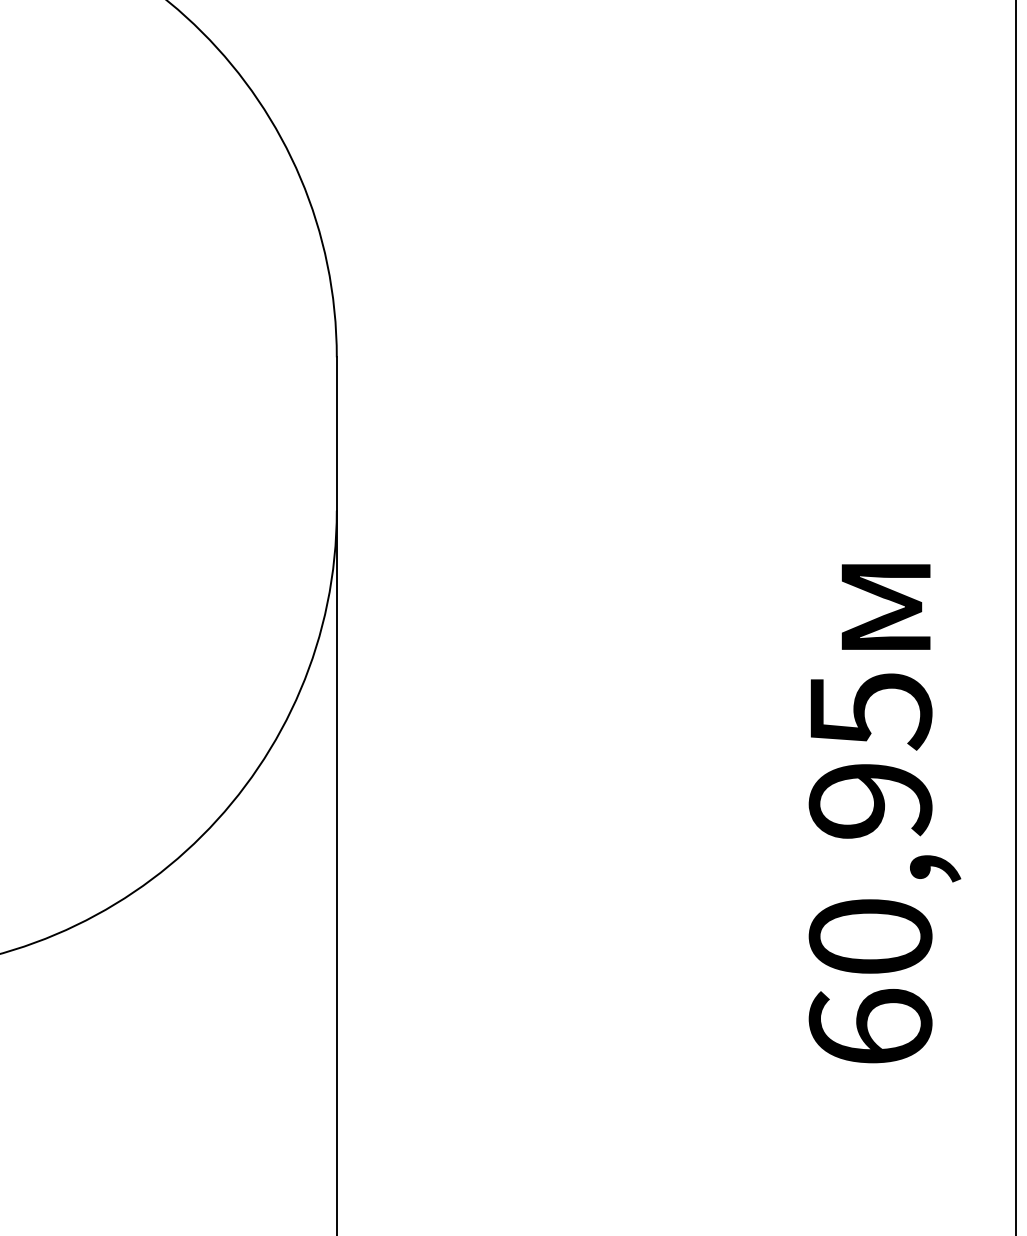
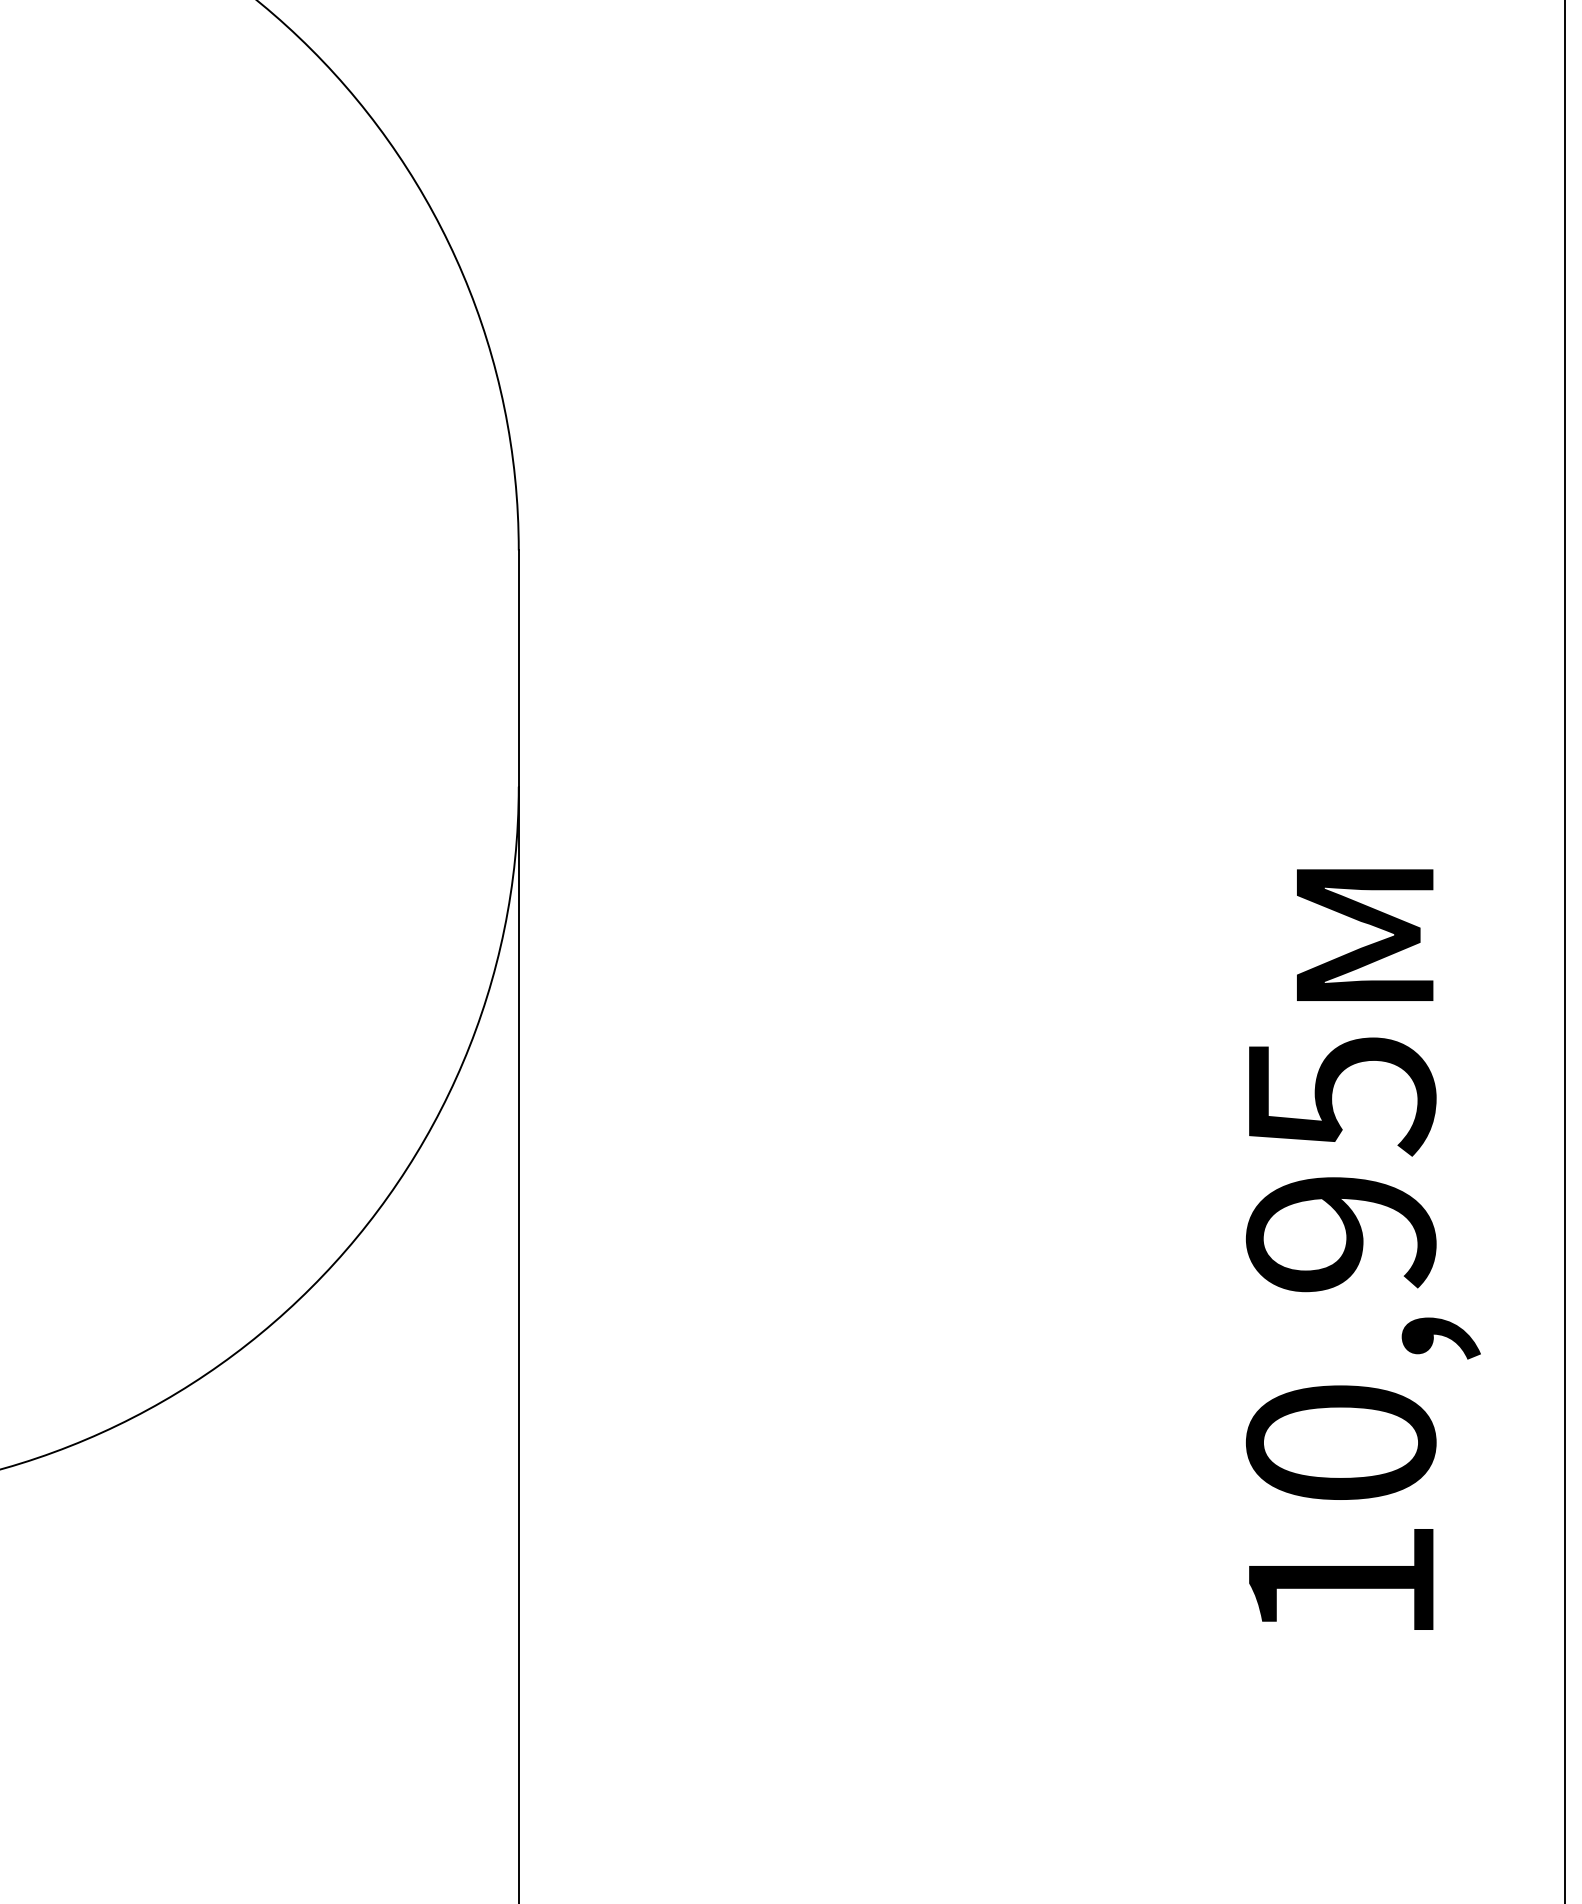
text: (870, 1025) -> (1341, 1579), 60,95 -> 10,95

